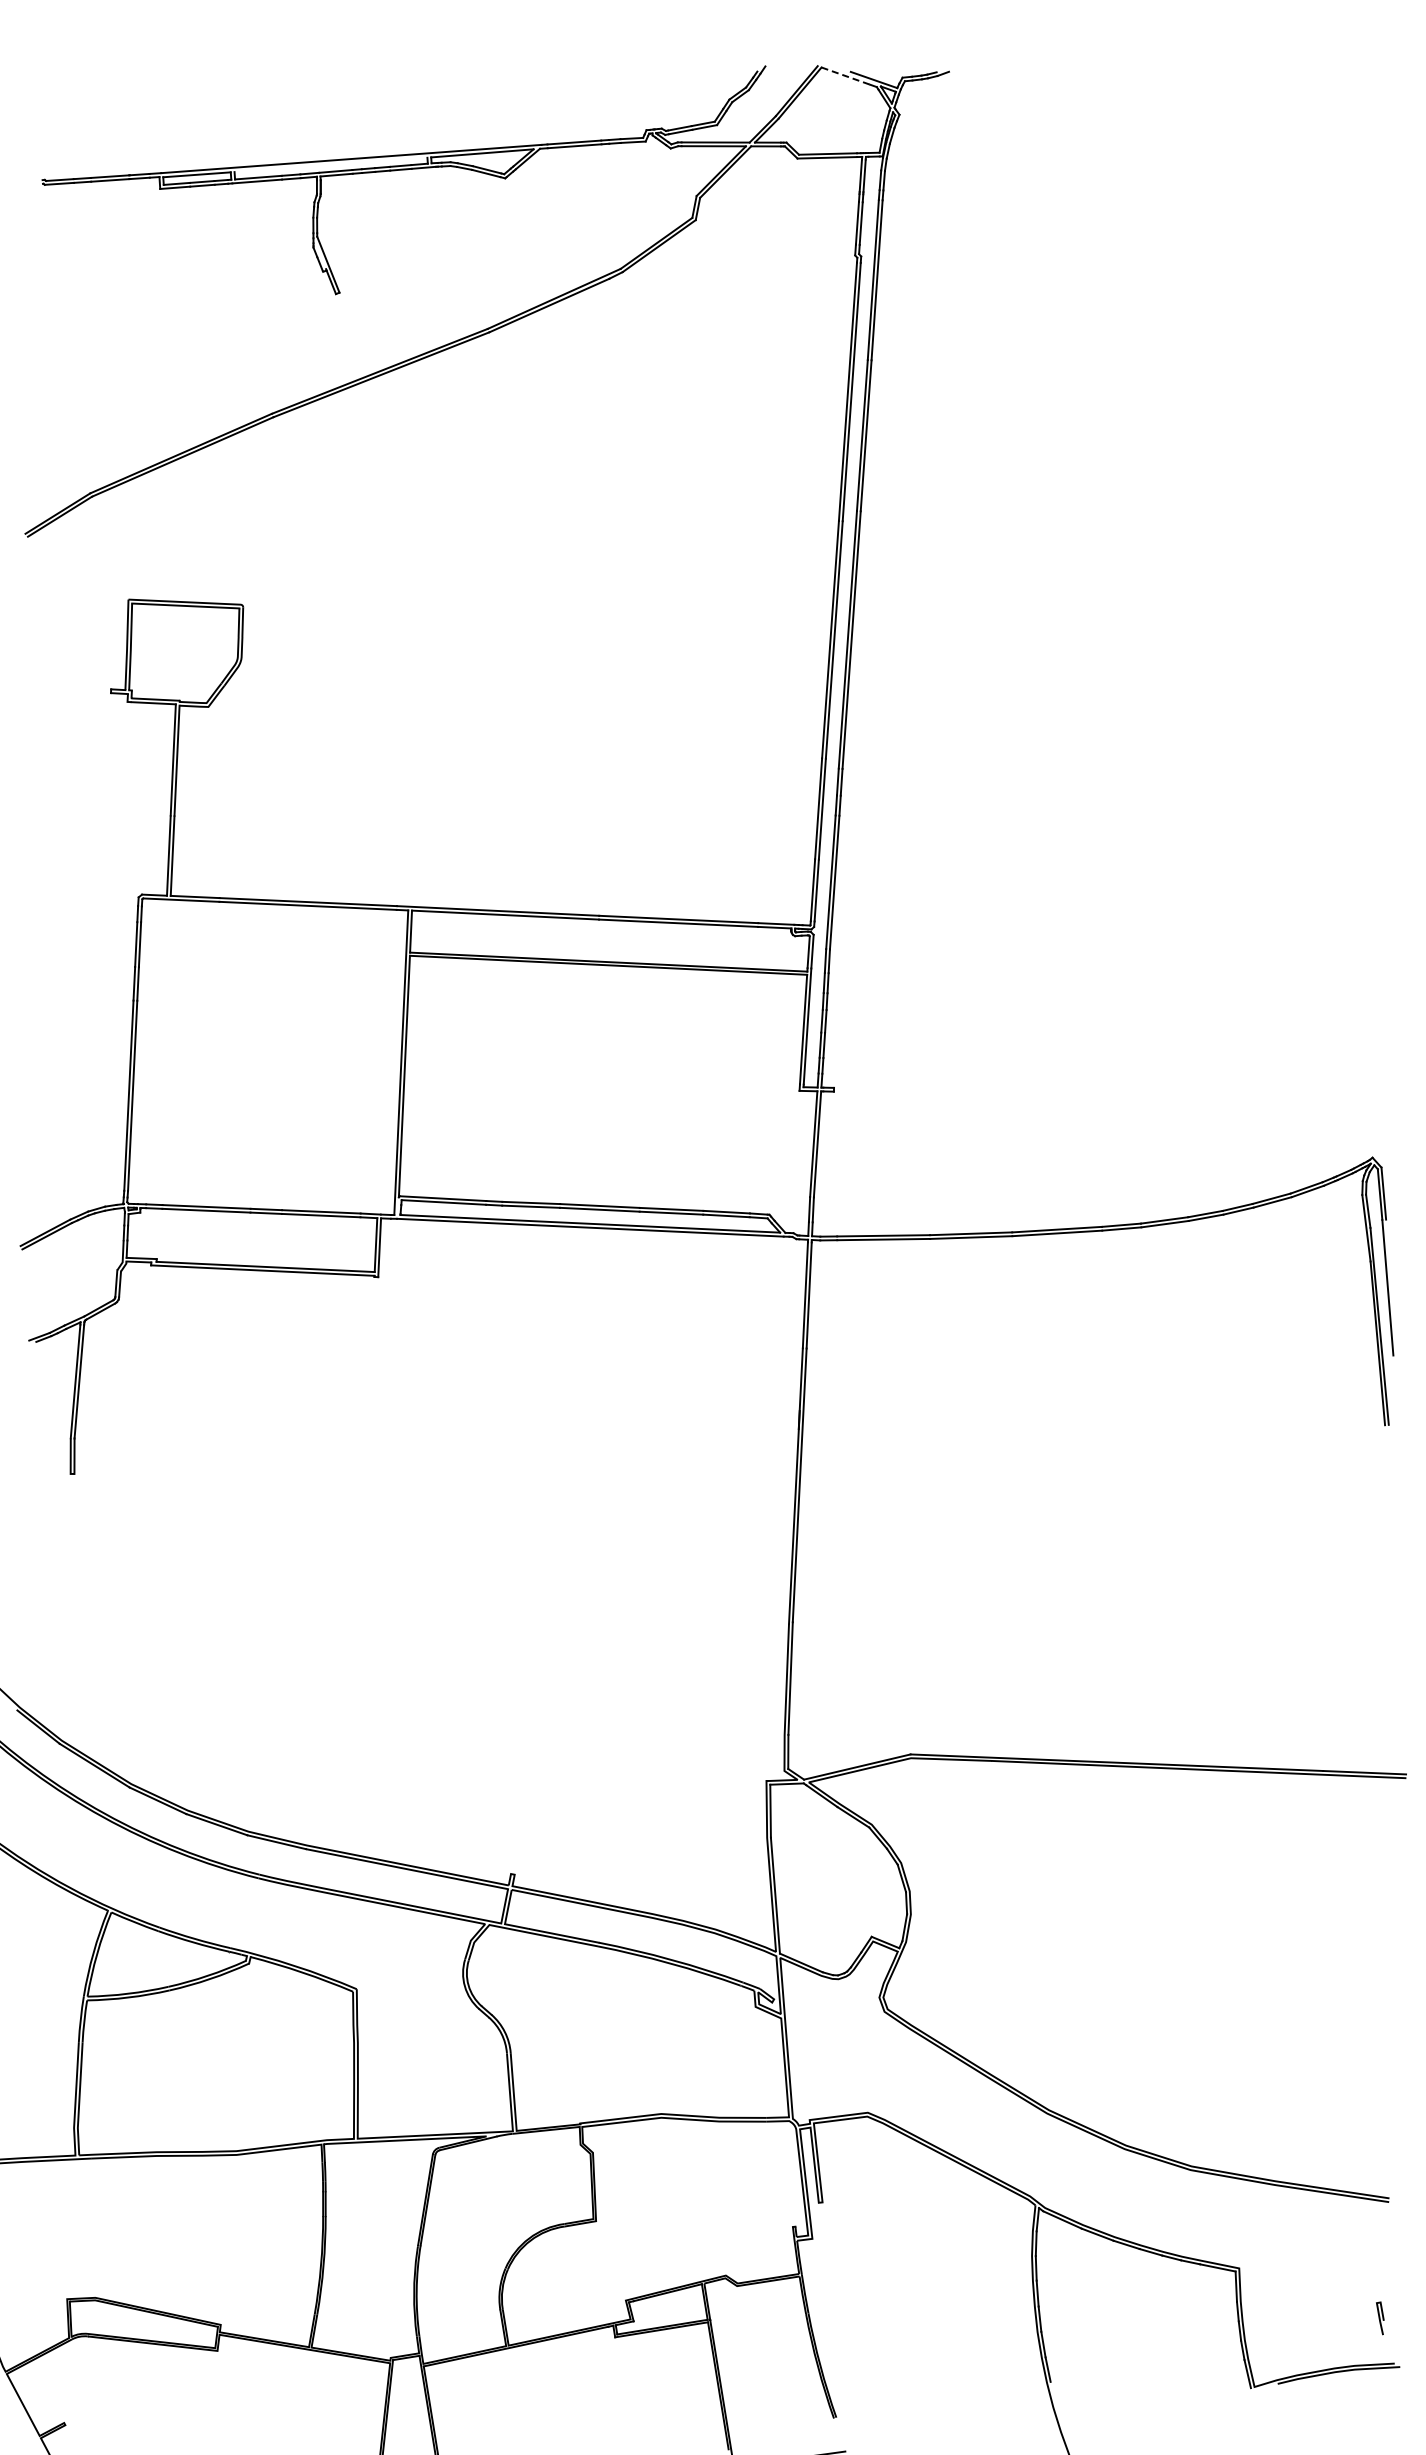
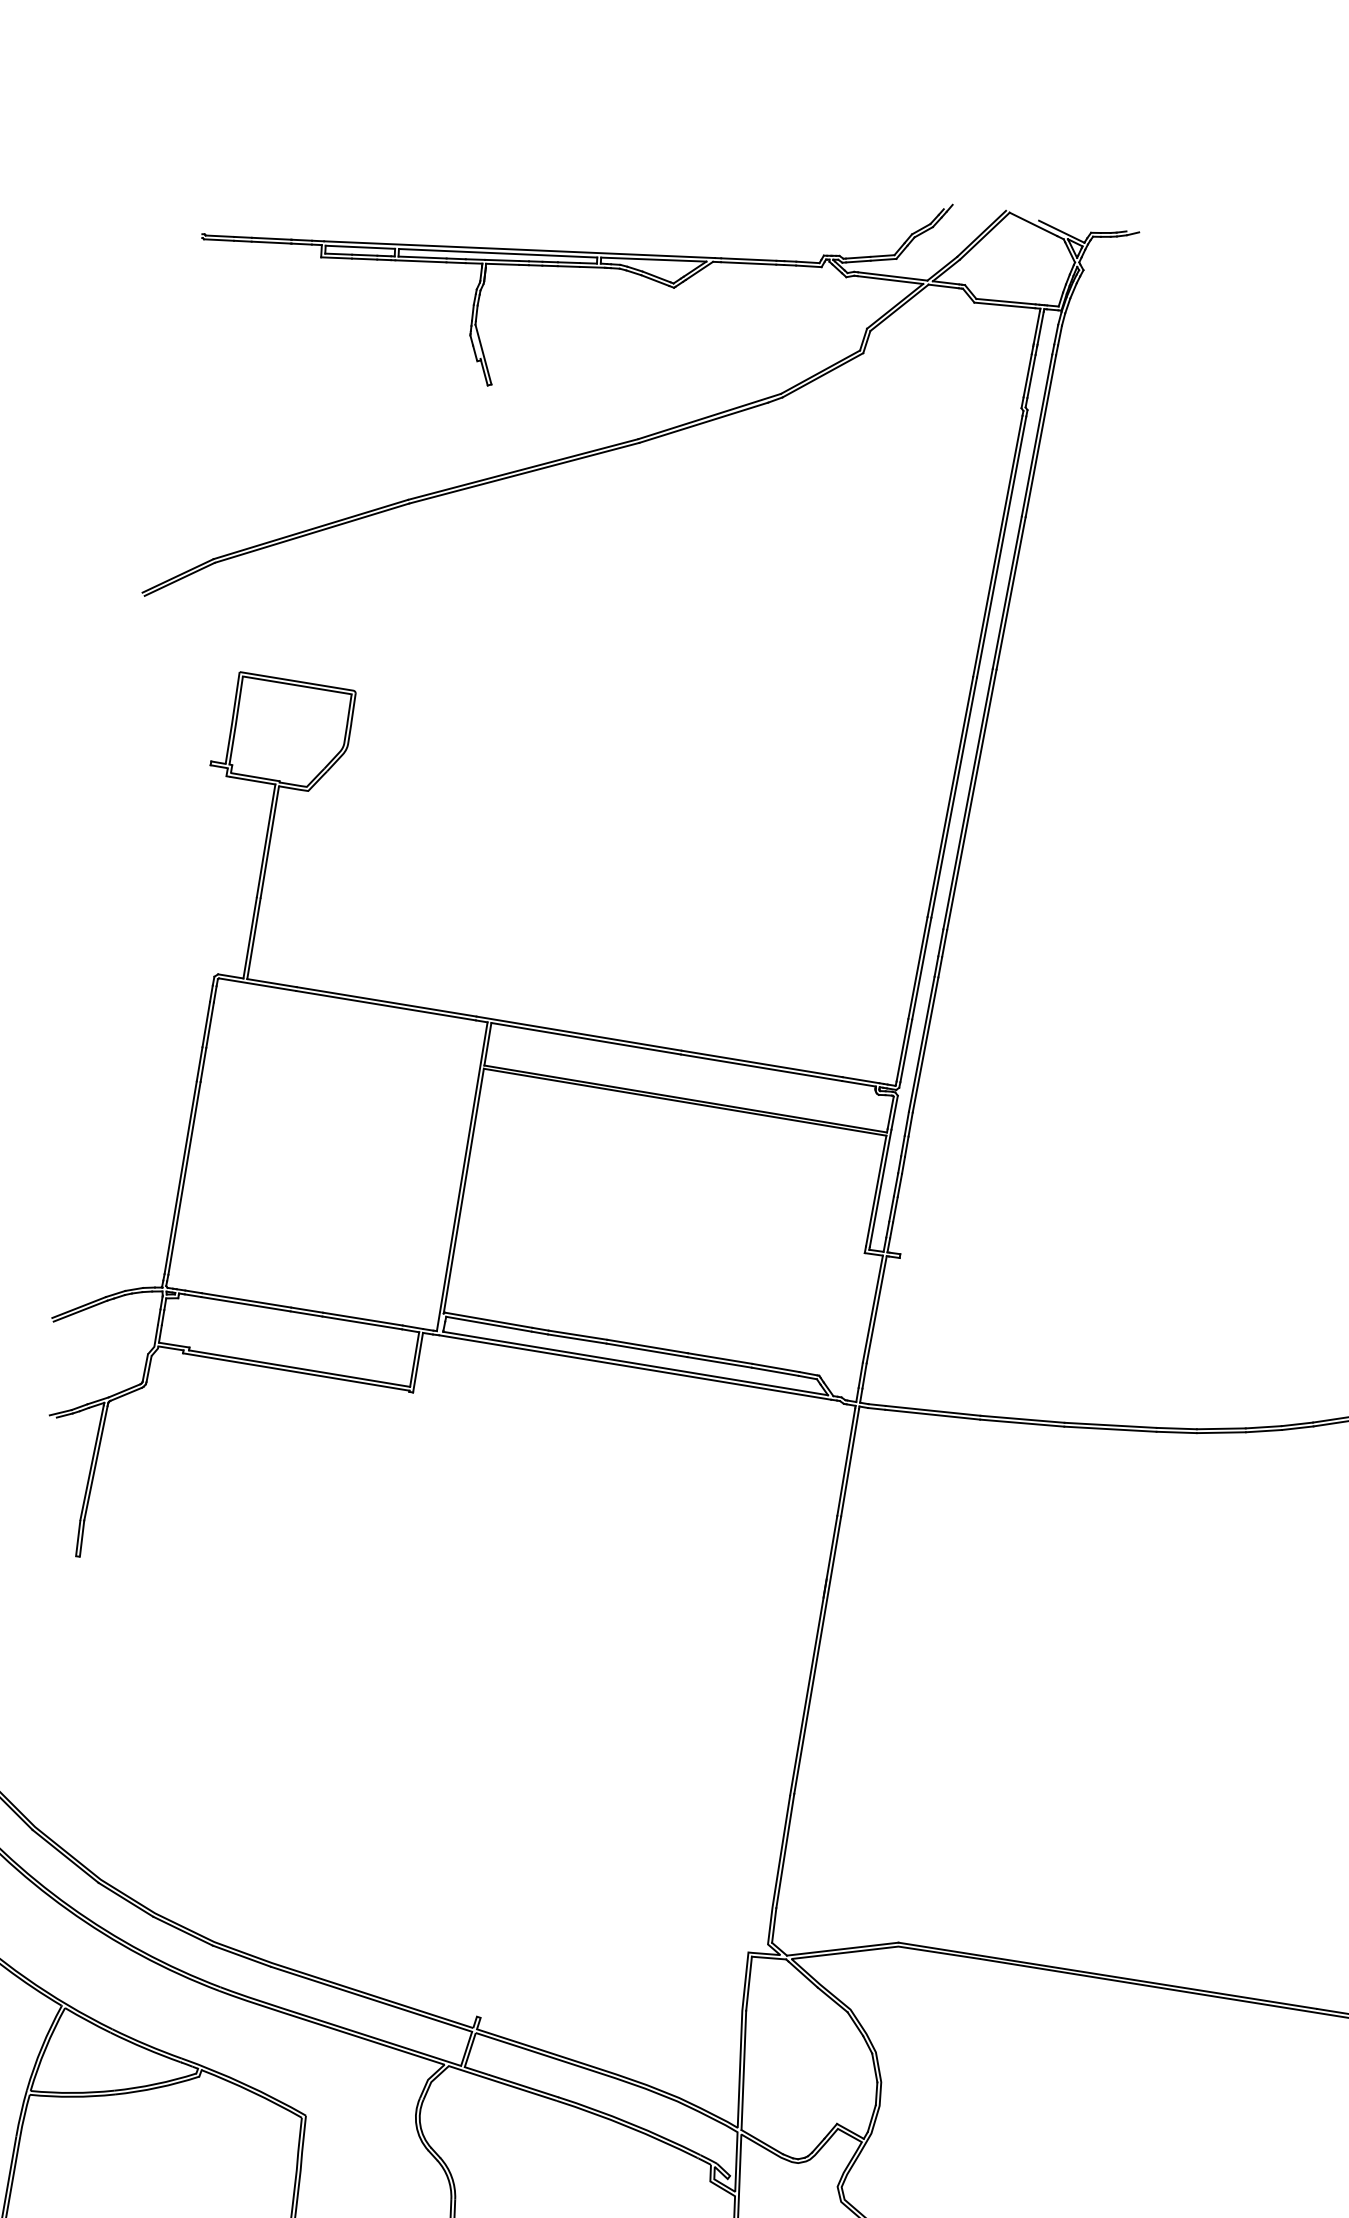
line: (845, 76) -> (1033, 224), dashed -> solid
line: (330, 164) -> (497, 252), added

